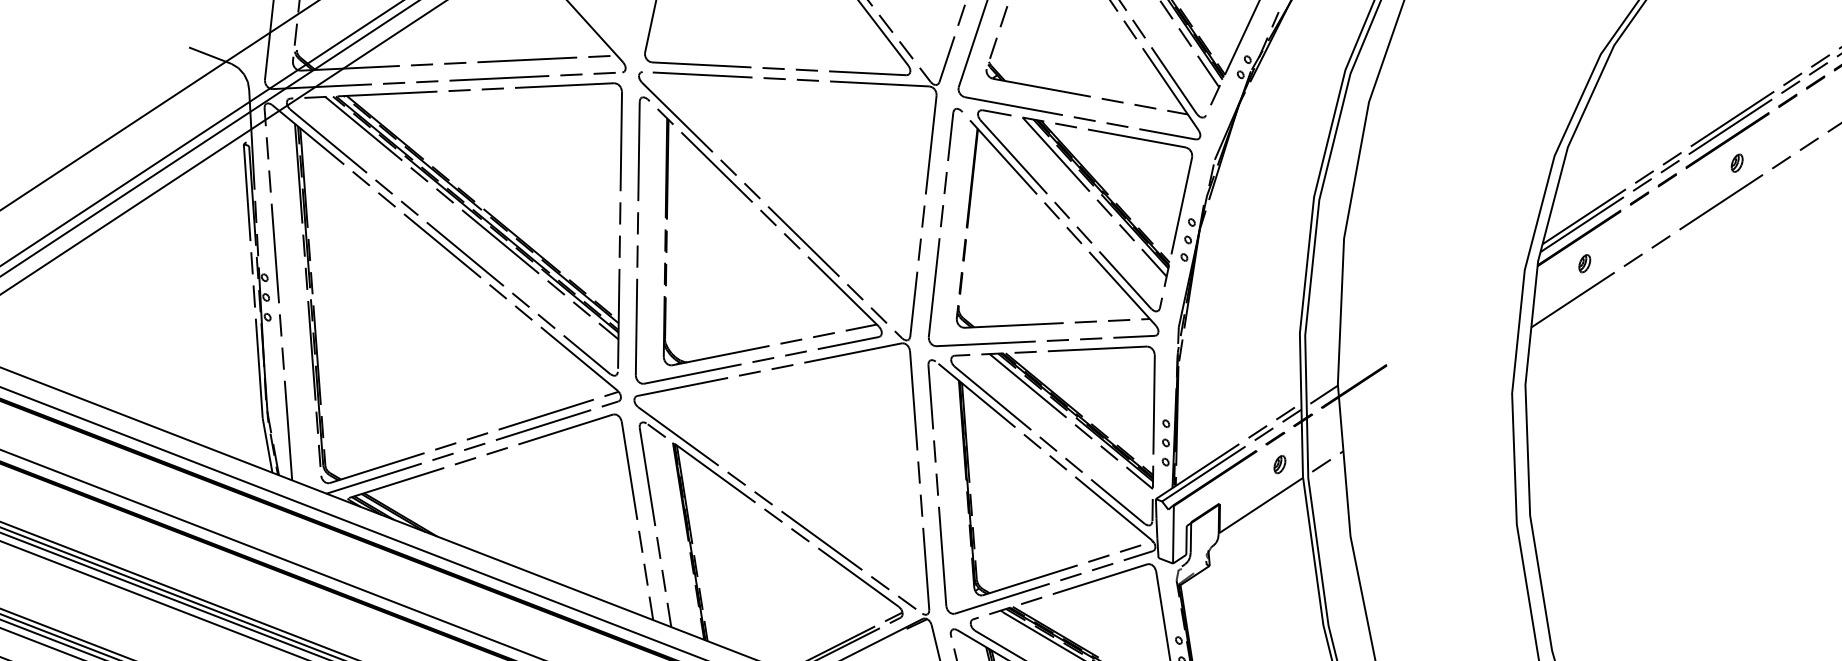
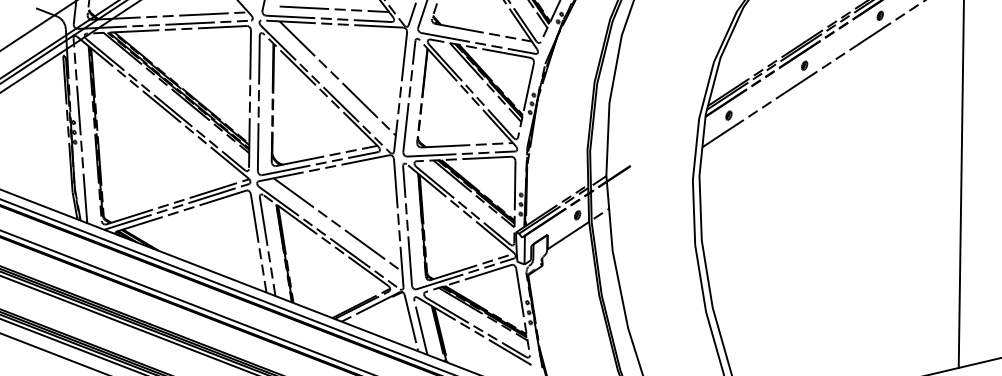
line: (790, 49) -> (334, 9), added
line: (796, 188) -> (337, 78), added
line: (796, 483) -> (337, 224), added

